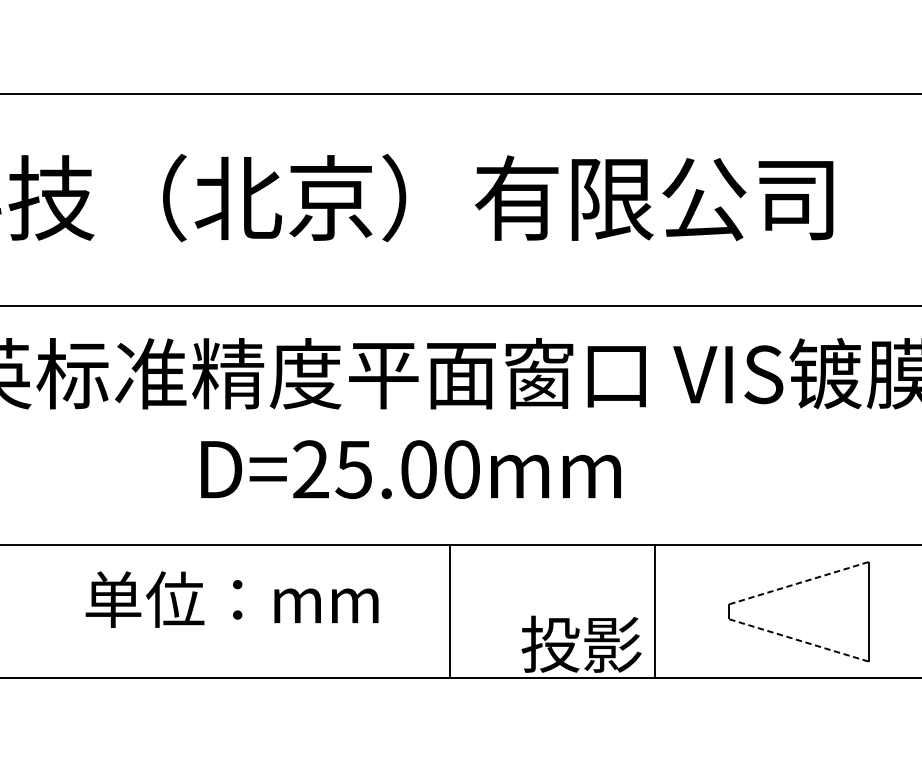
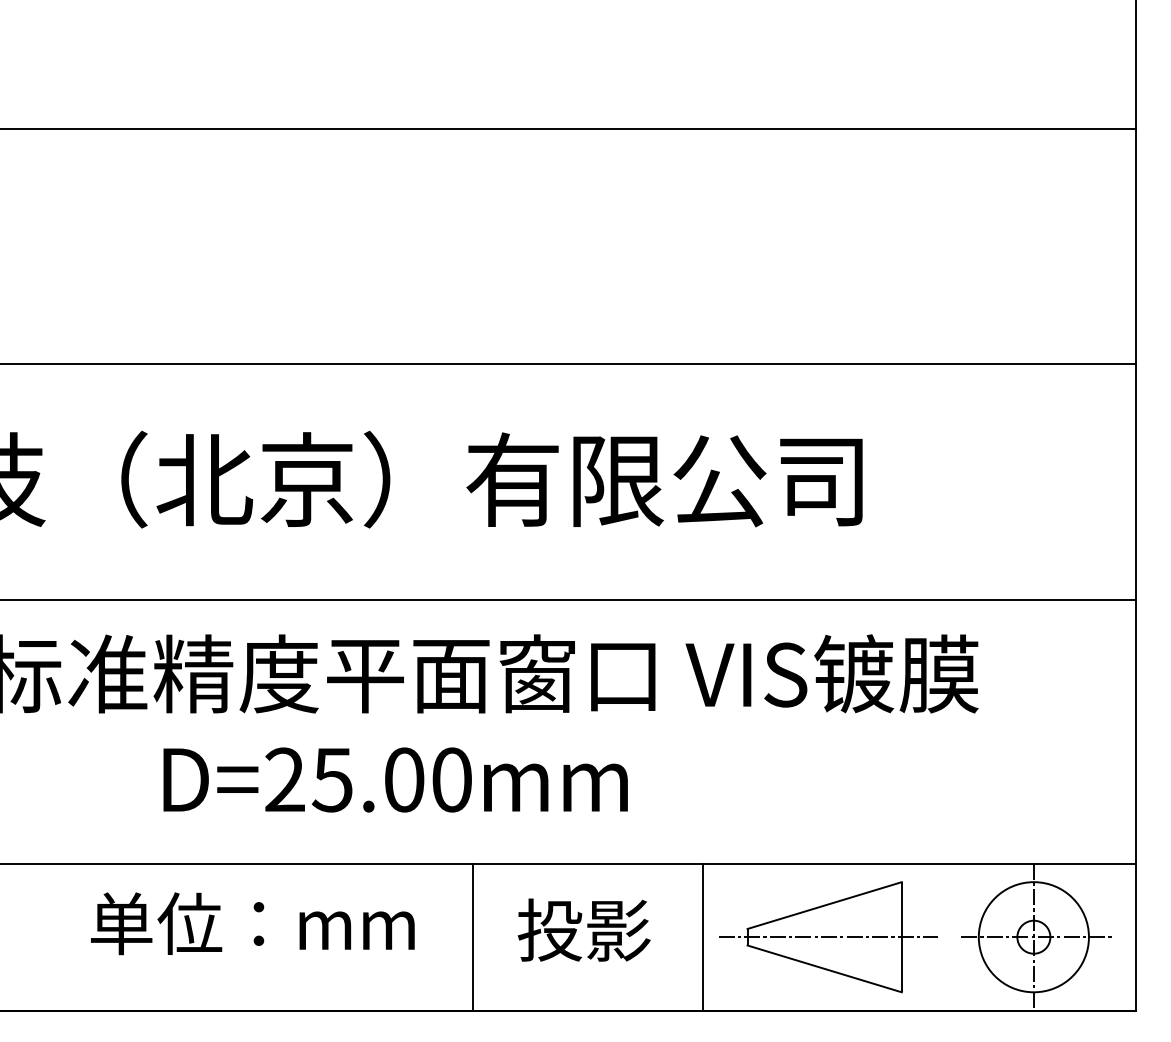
line: (798, 583) -> (824, 905), dashed -> solid
text: (231, 599) -> (252, 923), moved
line: (449, 611) -> (473, 936), moved
line: (655, 611) -> (703, 936), moved
line: (802, 612) -> (828, 937), added
line: (798, 640) -> (824, 968), dashed -> solid
text: (580, 643) -> (583, 929), moved

